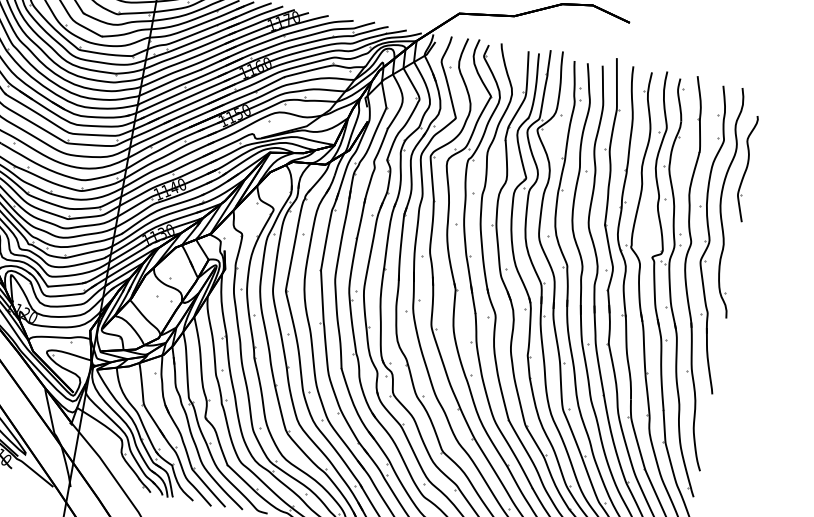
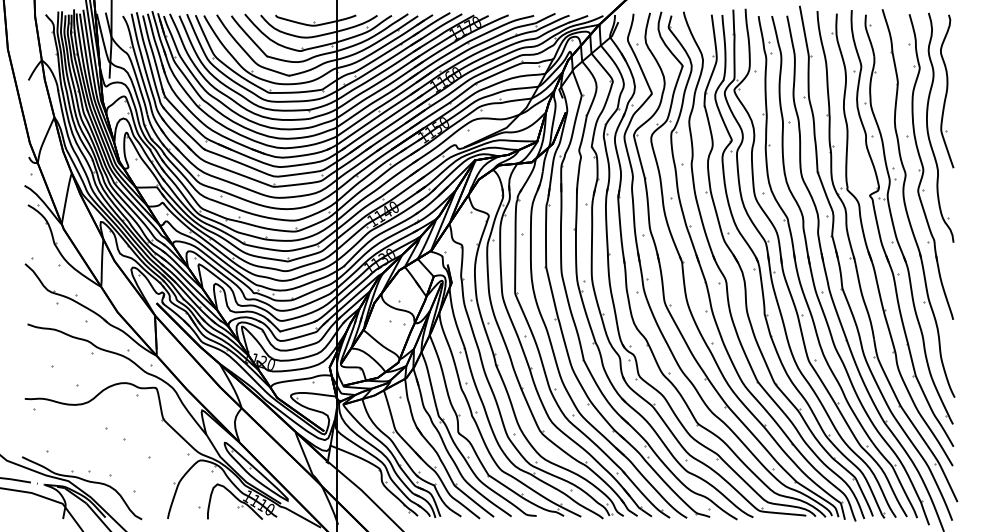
part: (747, 168) -> (947, 91), size x1.43

